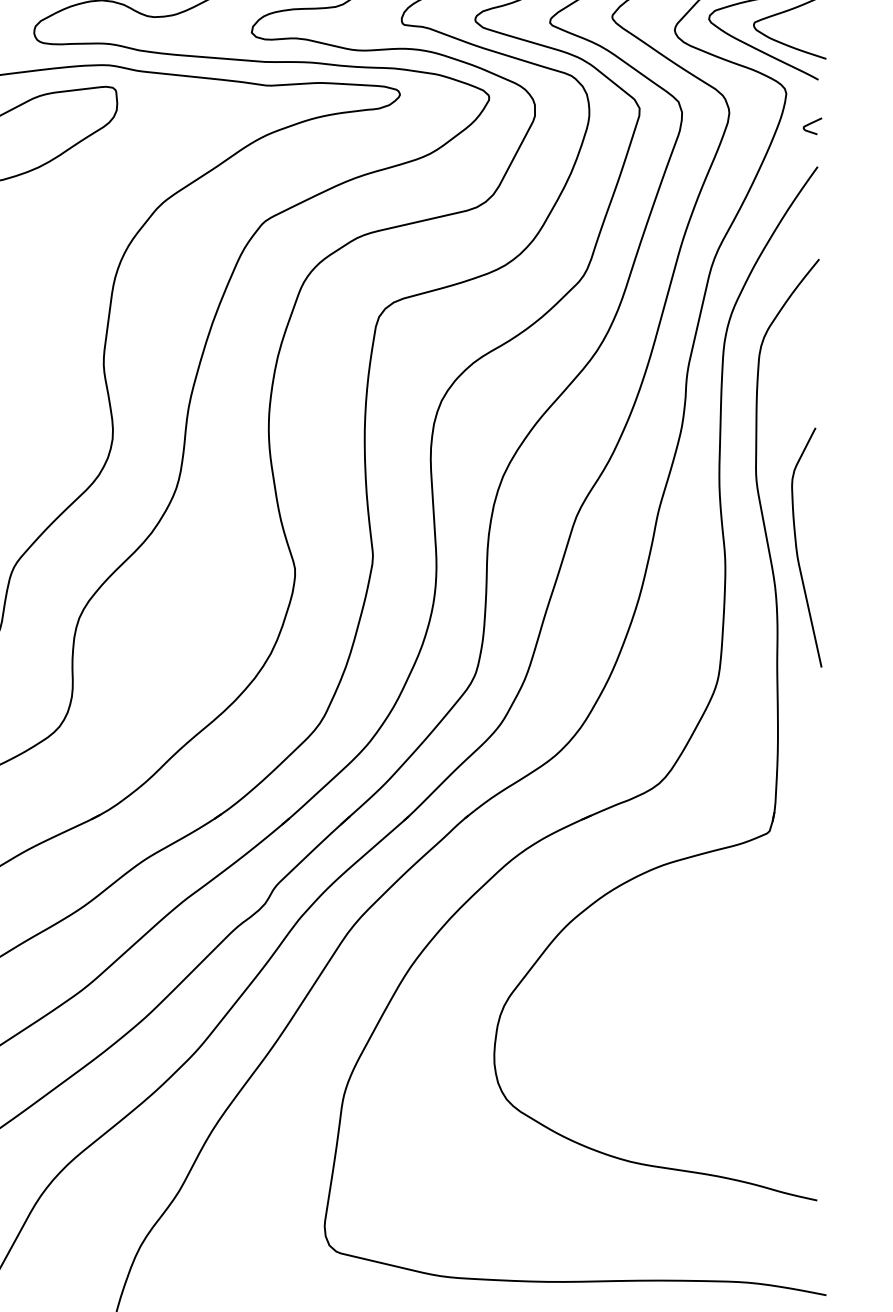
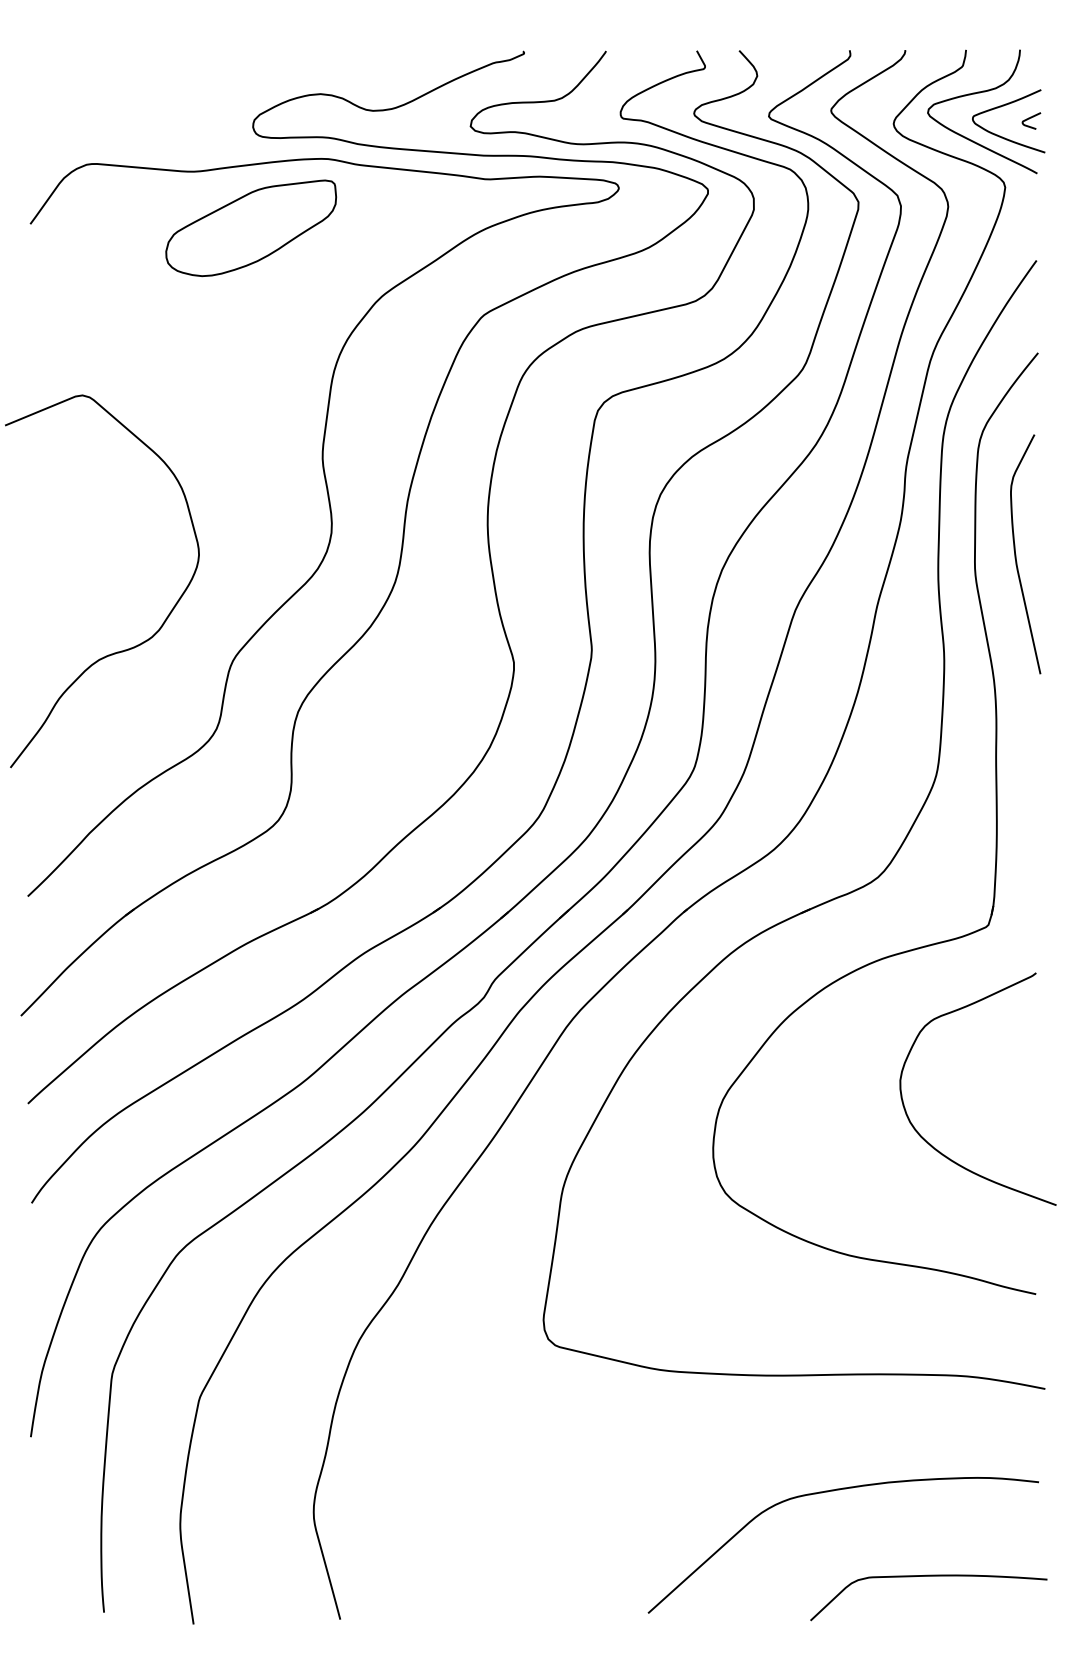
curve: (812, 123) -> (1031, 118), moved
curve: (797, 547) -> (1016, 554), moved
curve: (711, 1049) -> (930, 1143), added

